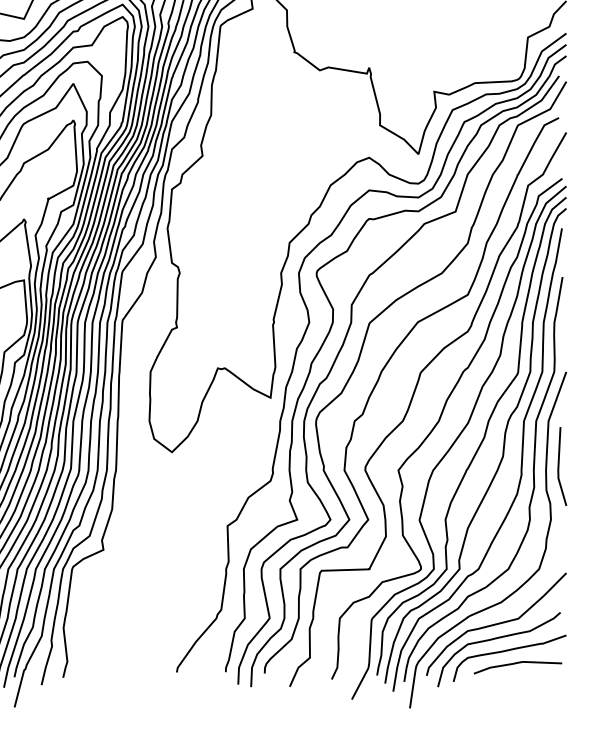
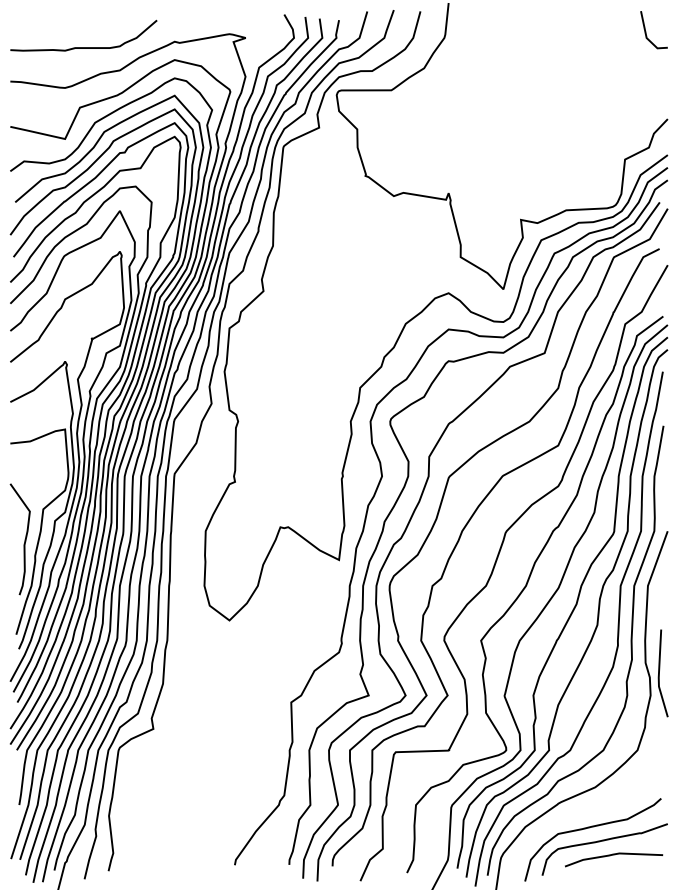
line: (558, 466) -> (659, 673), moved
curve: (495, 624) -> (589, 811), removed

